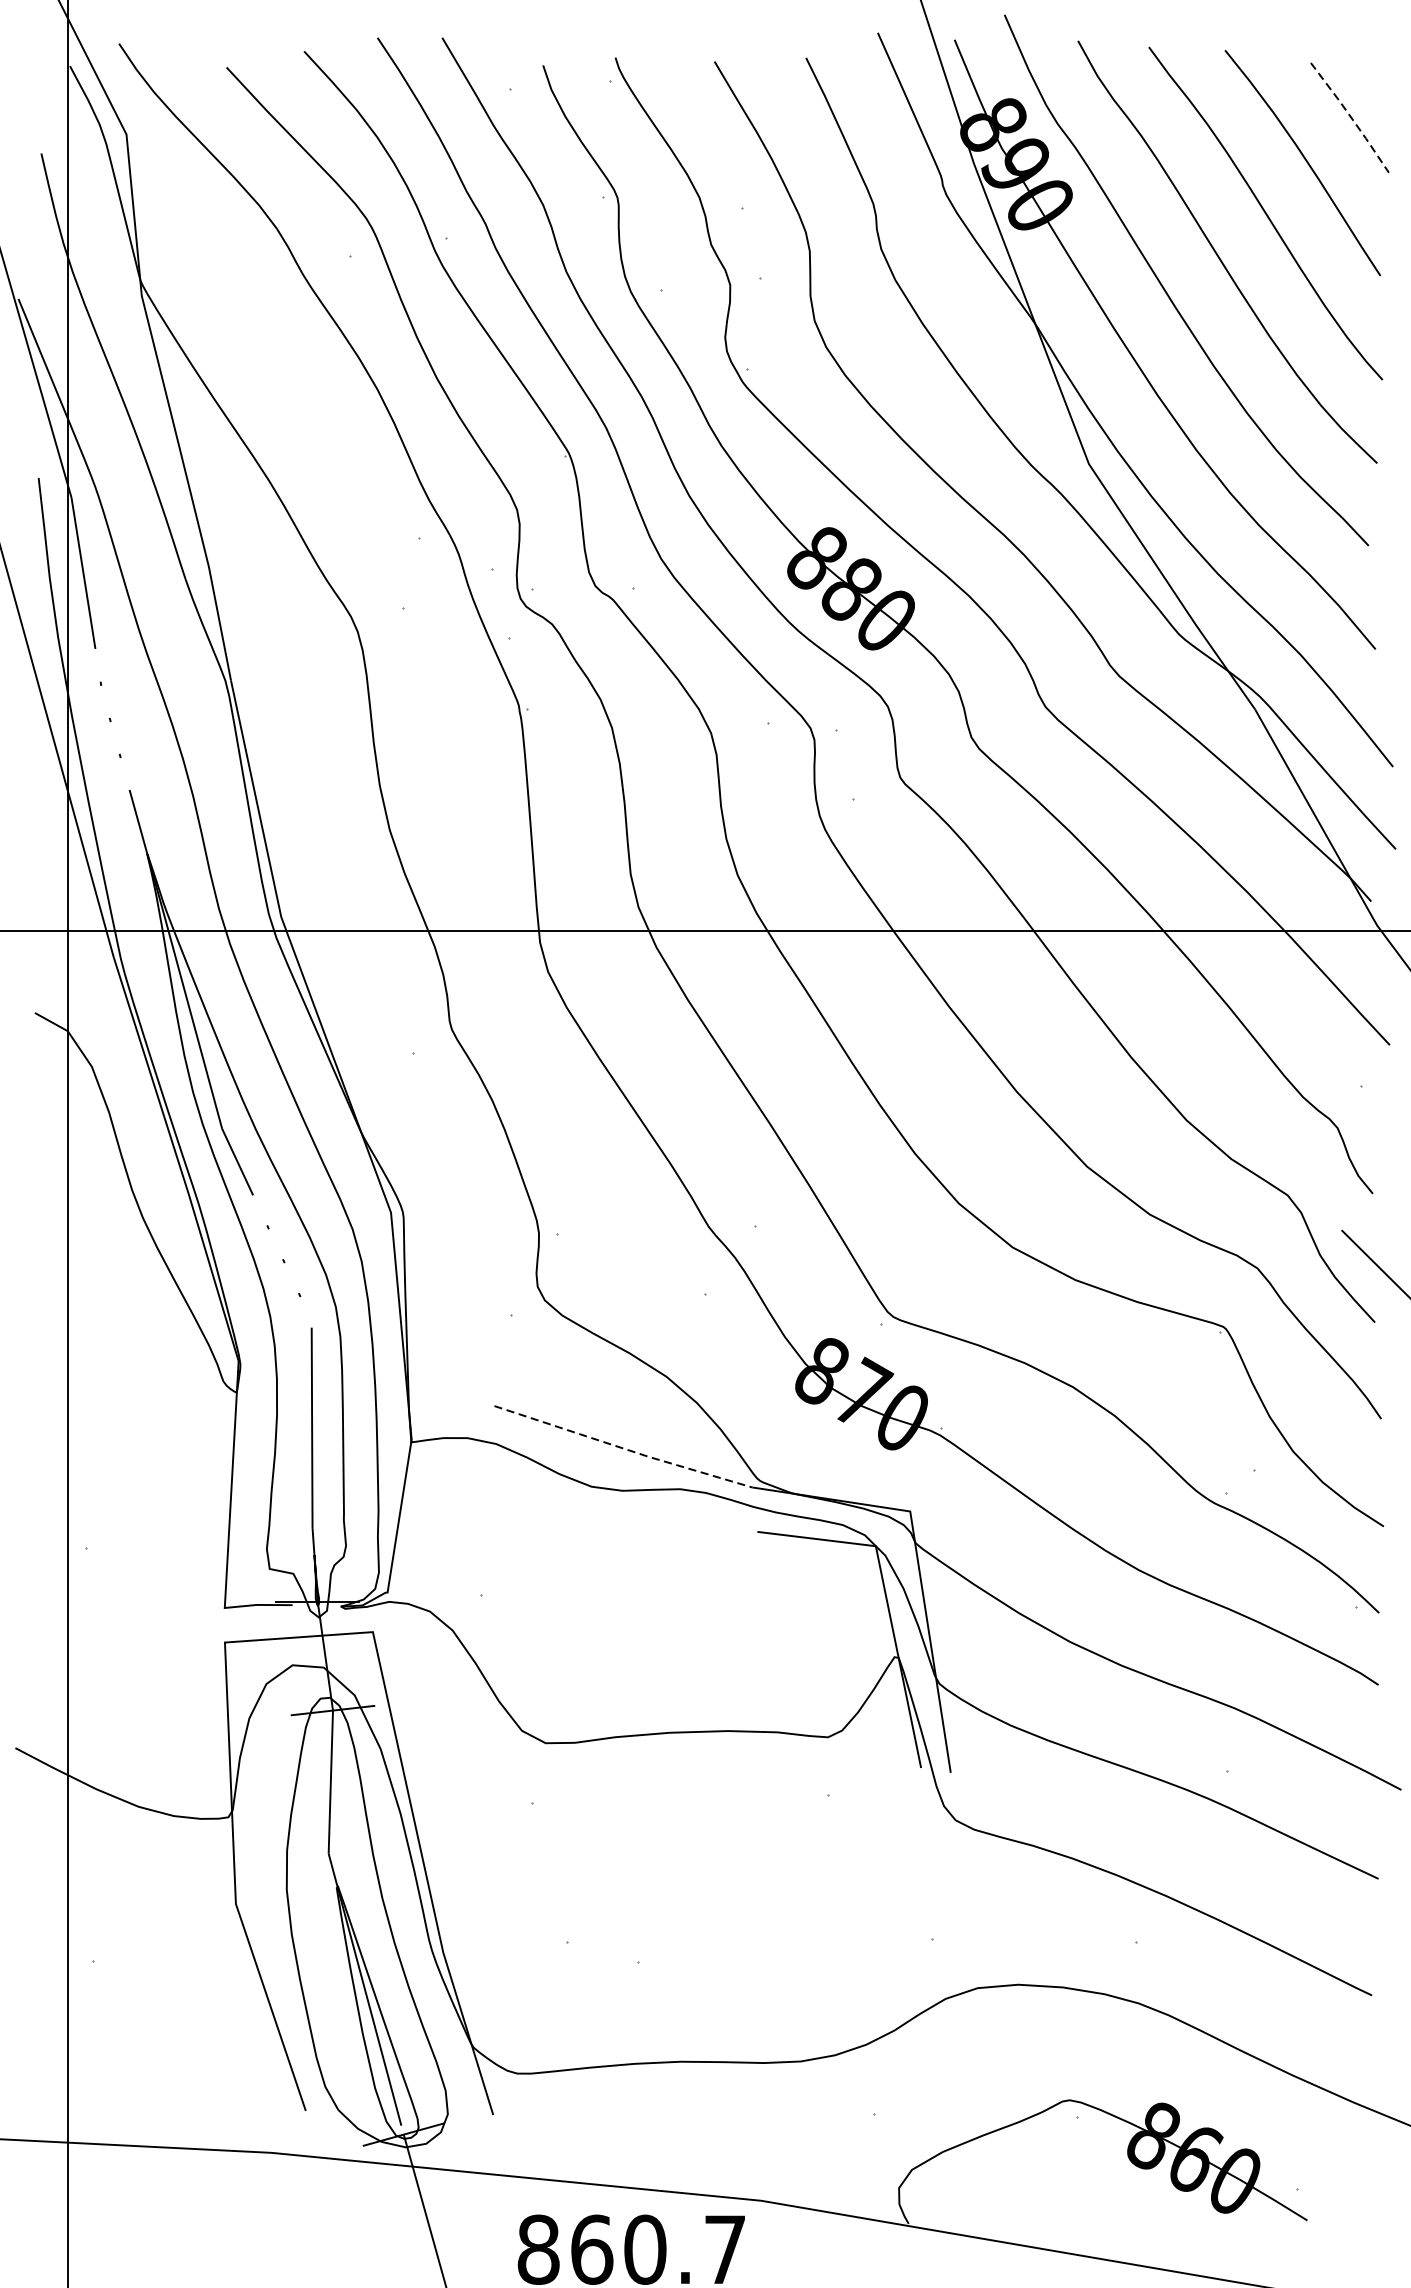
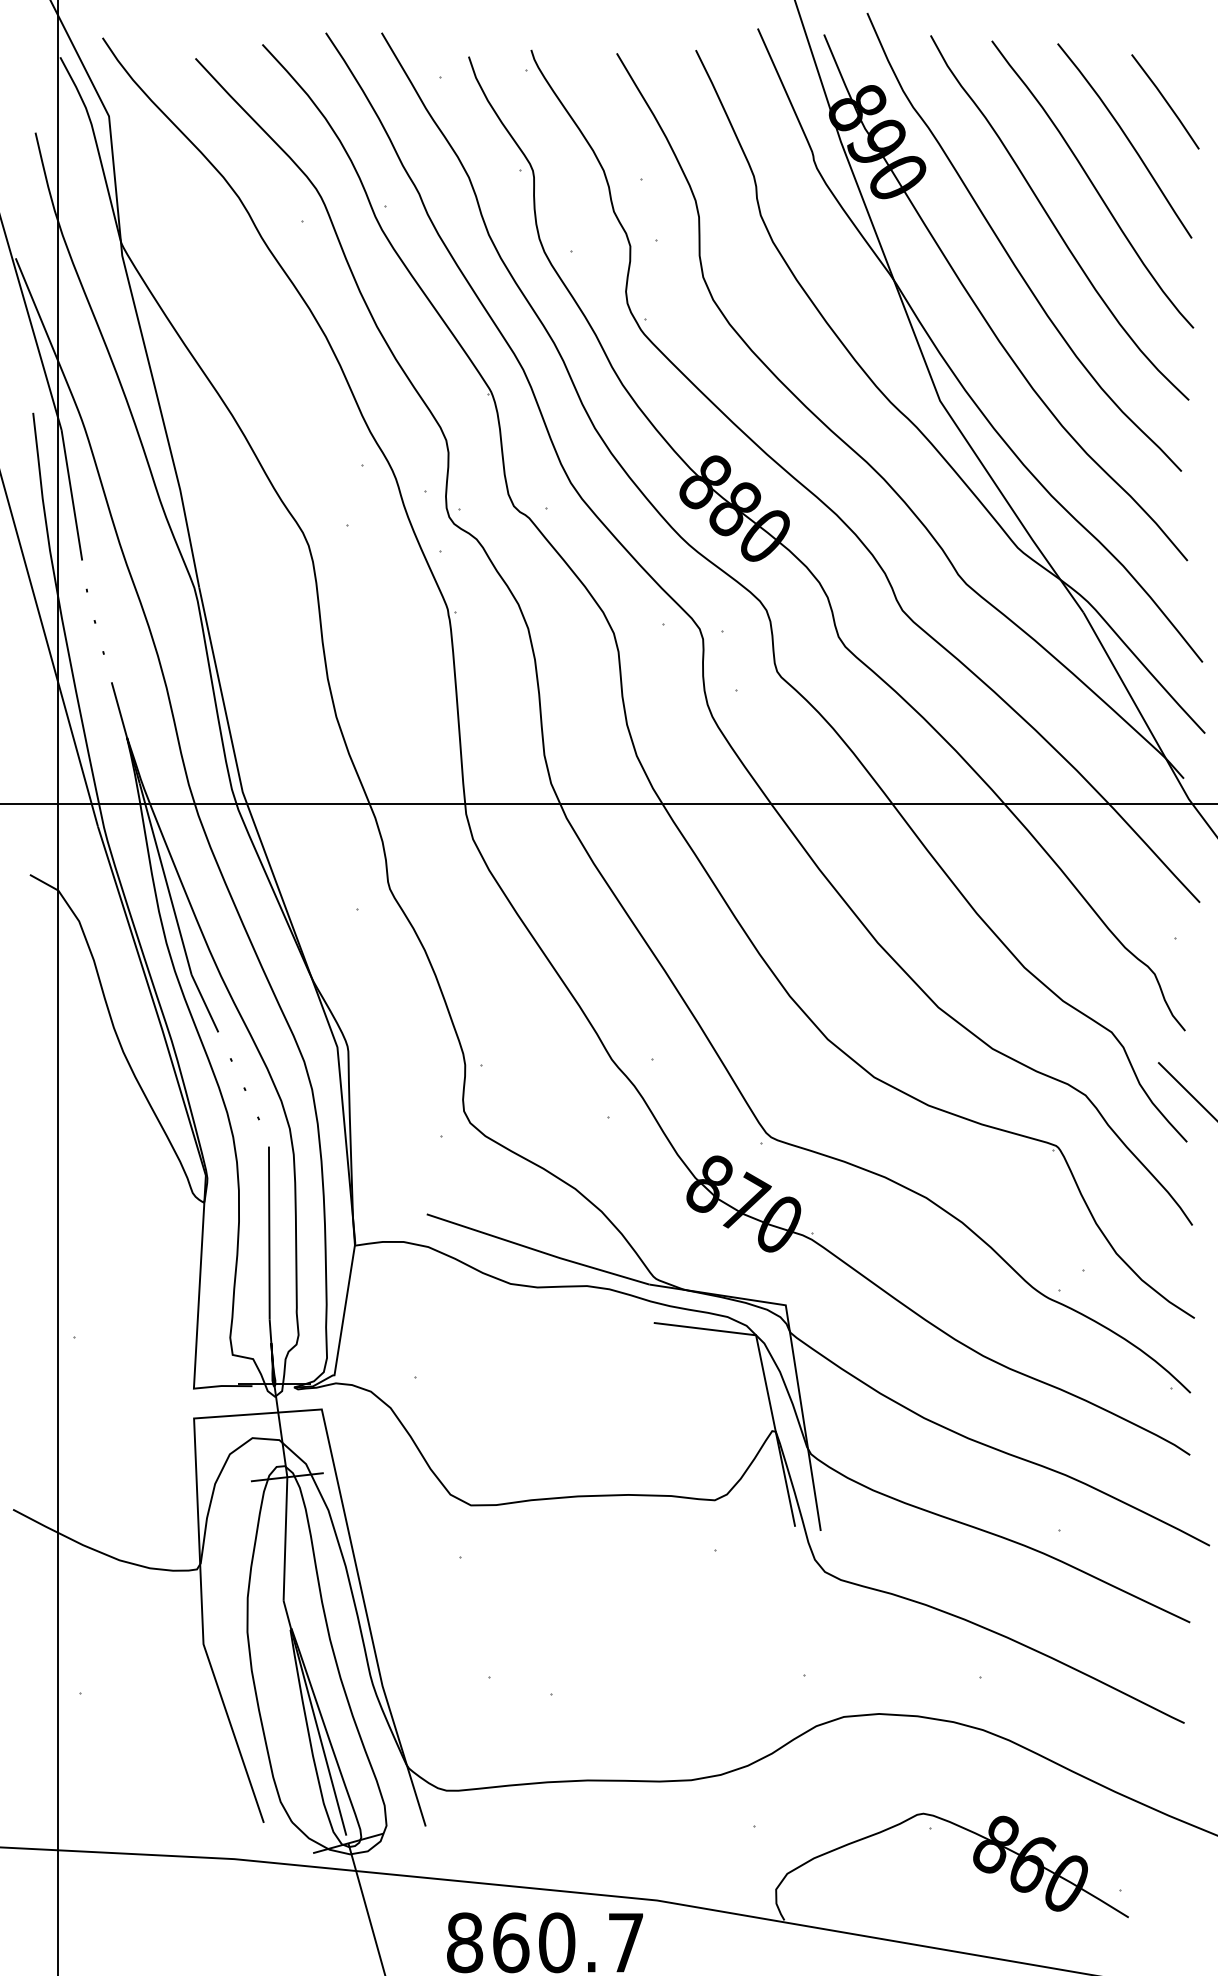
line: (1351, 117) -> (1166, 101), dashed -> solid
line: (623, 1449) -> (538, 1251), dashed -> solid

